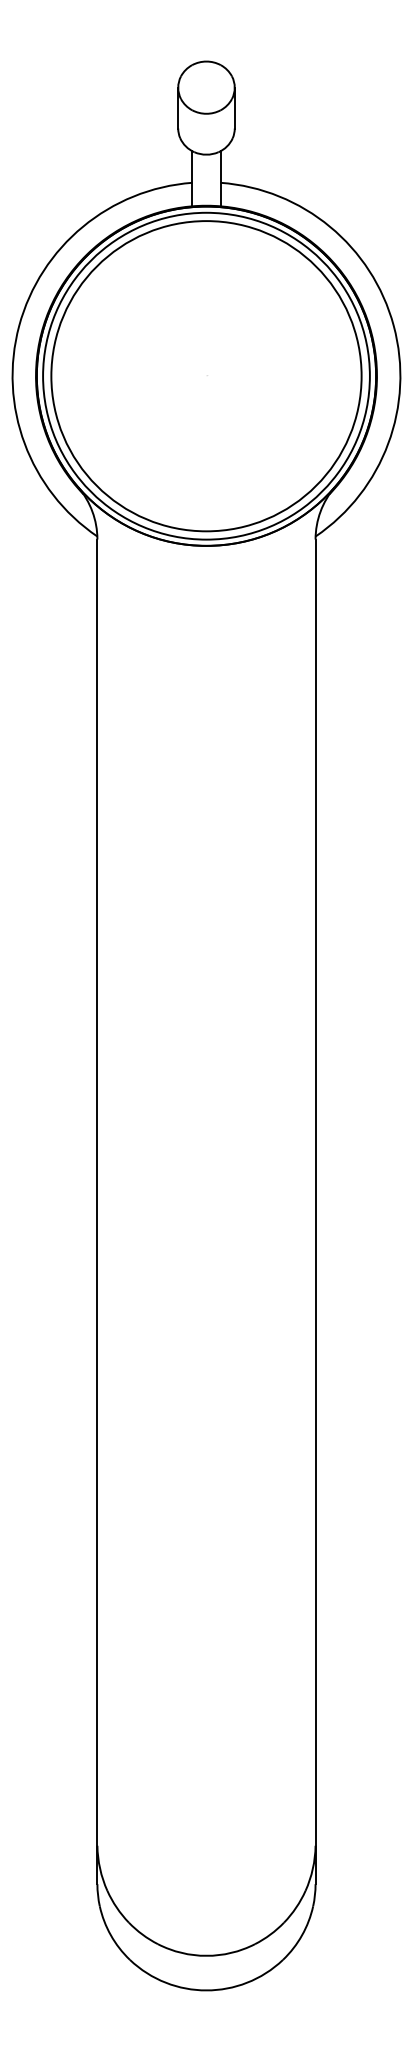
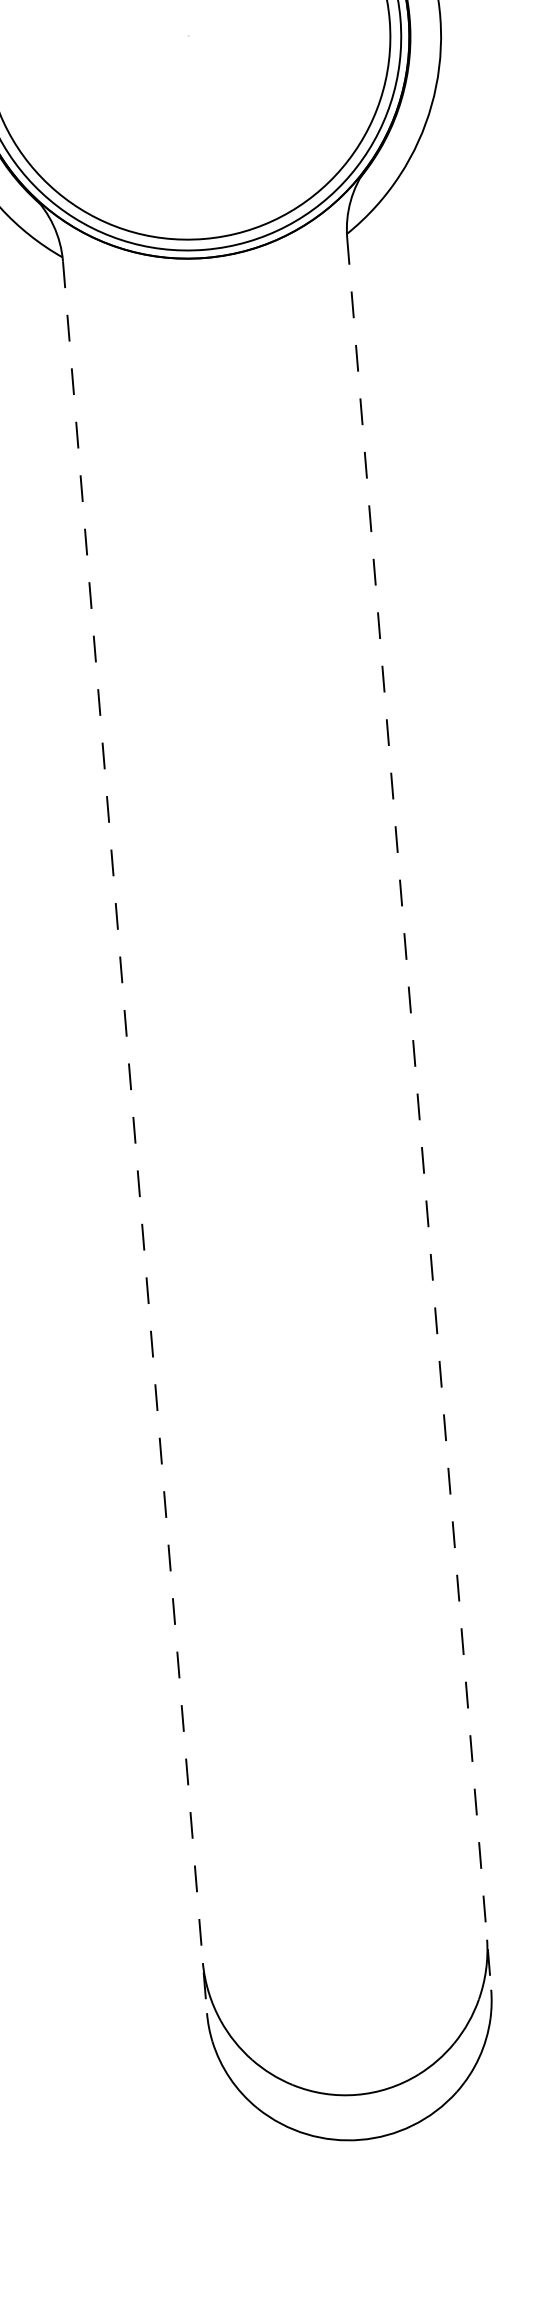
line: (97, 1212) -> (135, 1138), solid -> dashed
line: (315, 1212) -> (419, 1114), solid -> dashed

